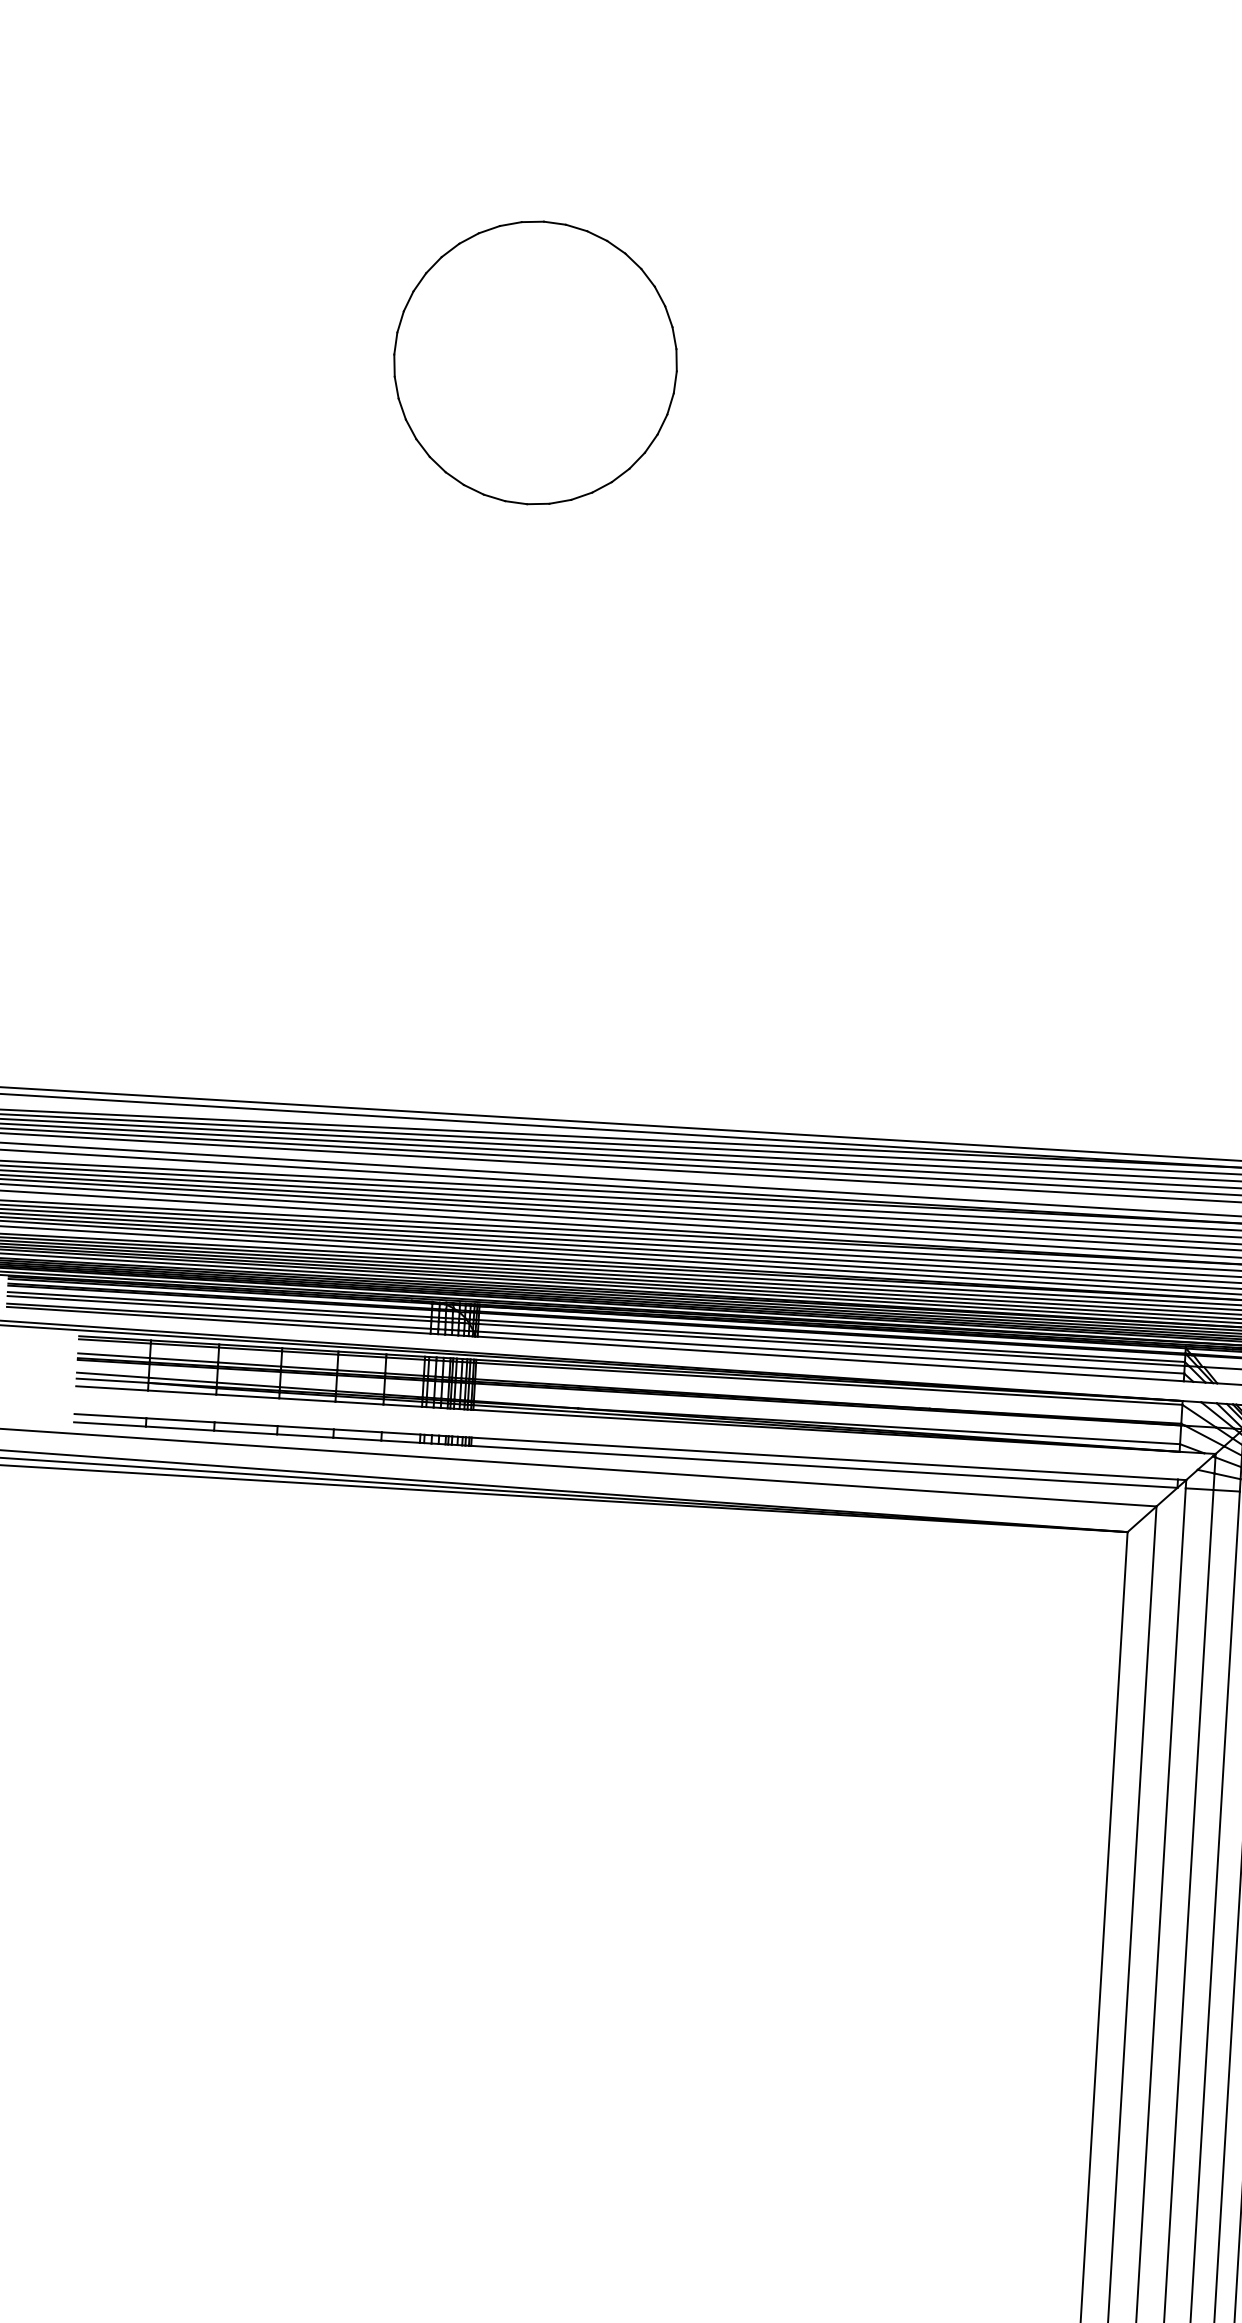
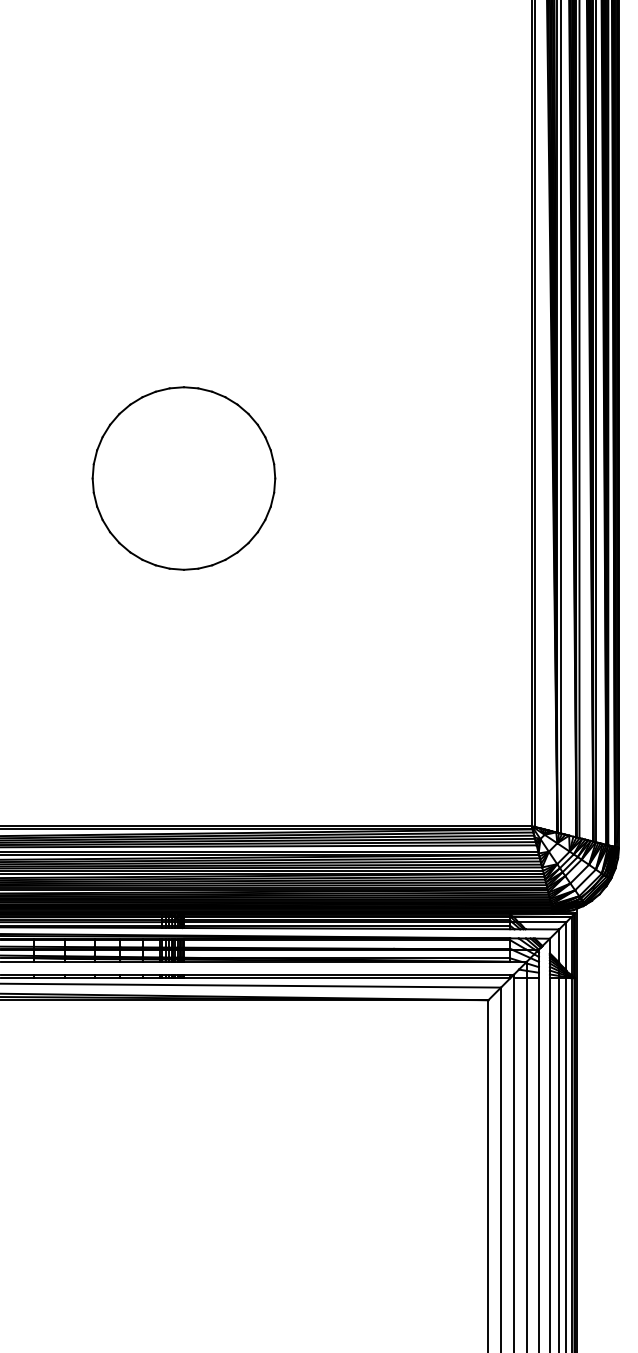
part: (536, 362) -> (184, 478), size x1.4

